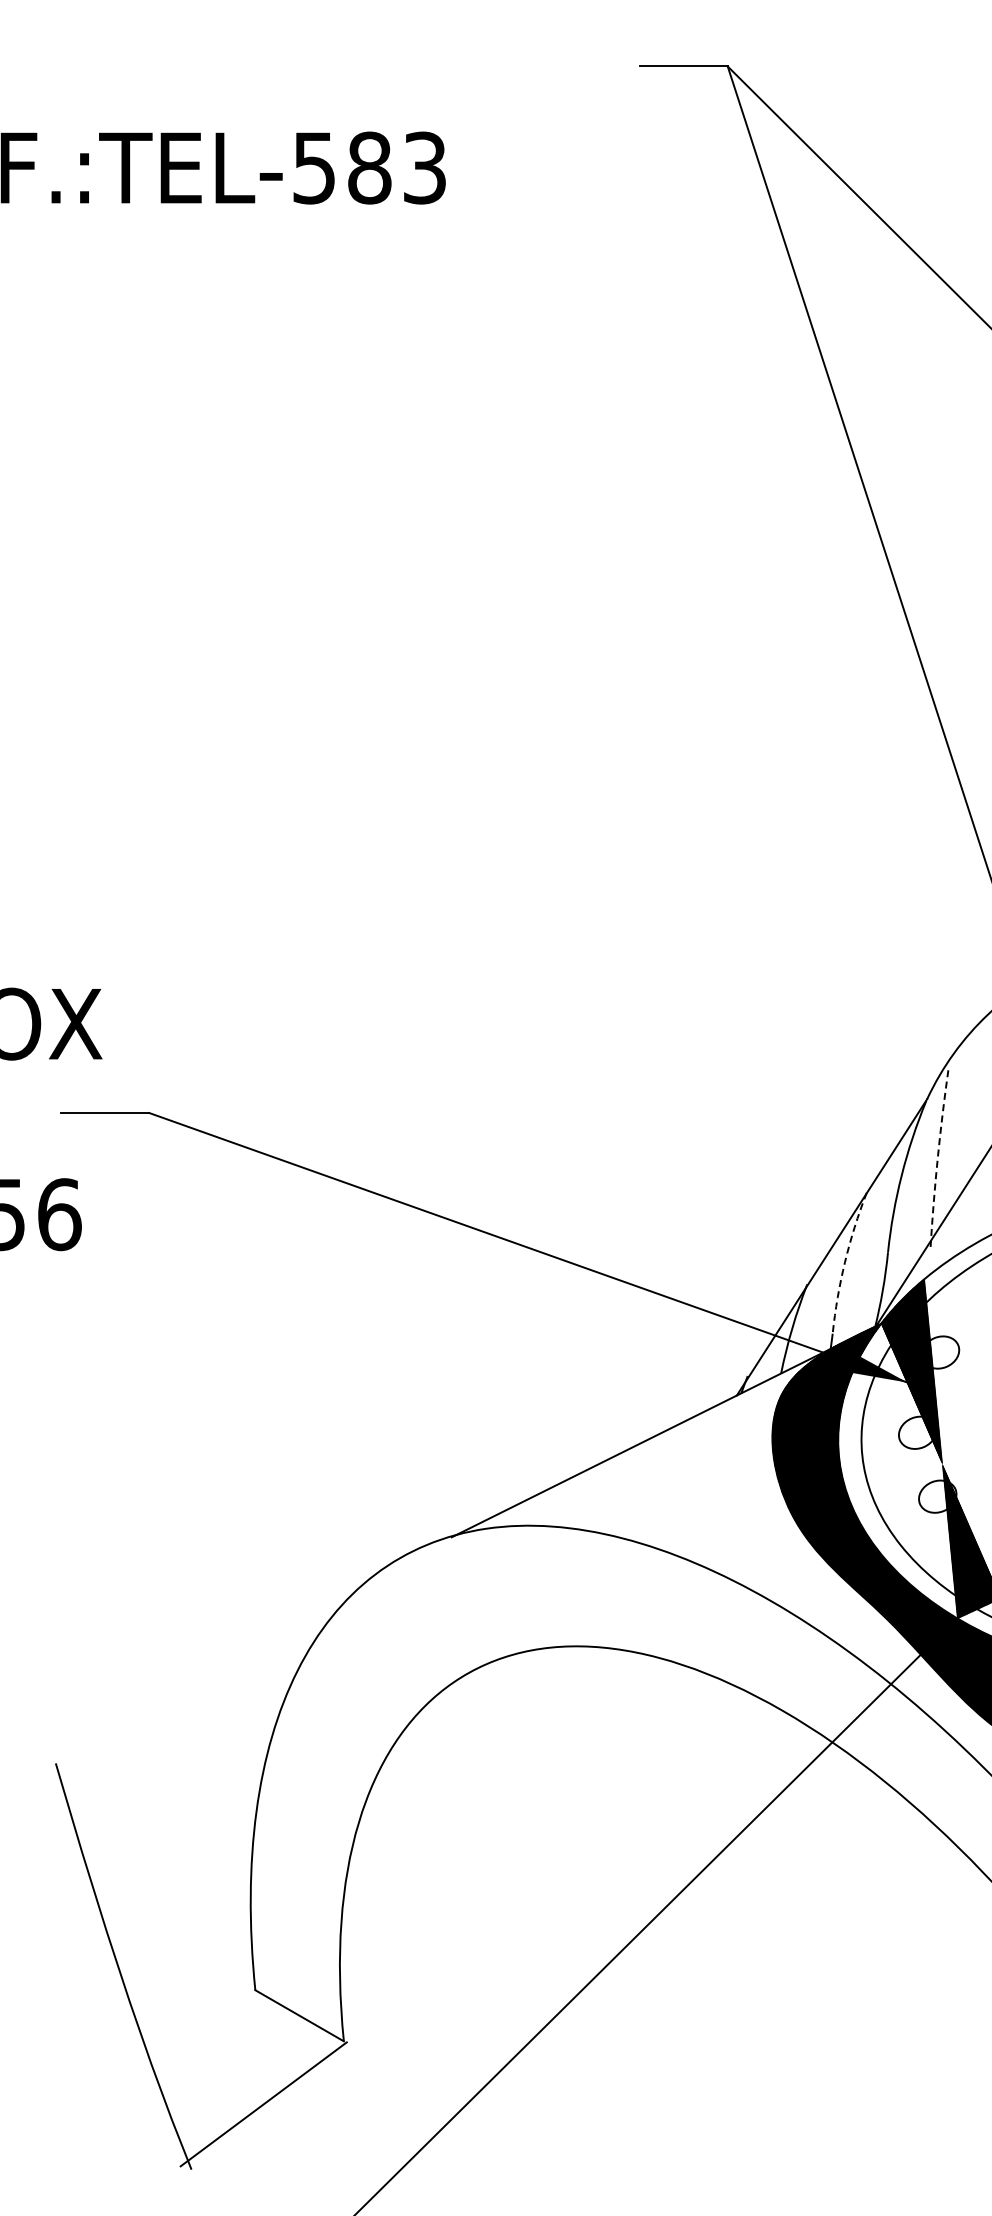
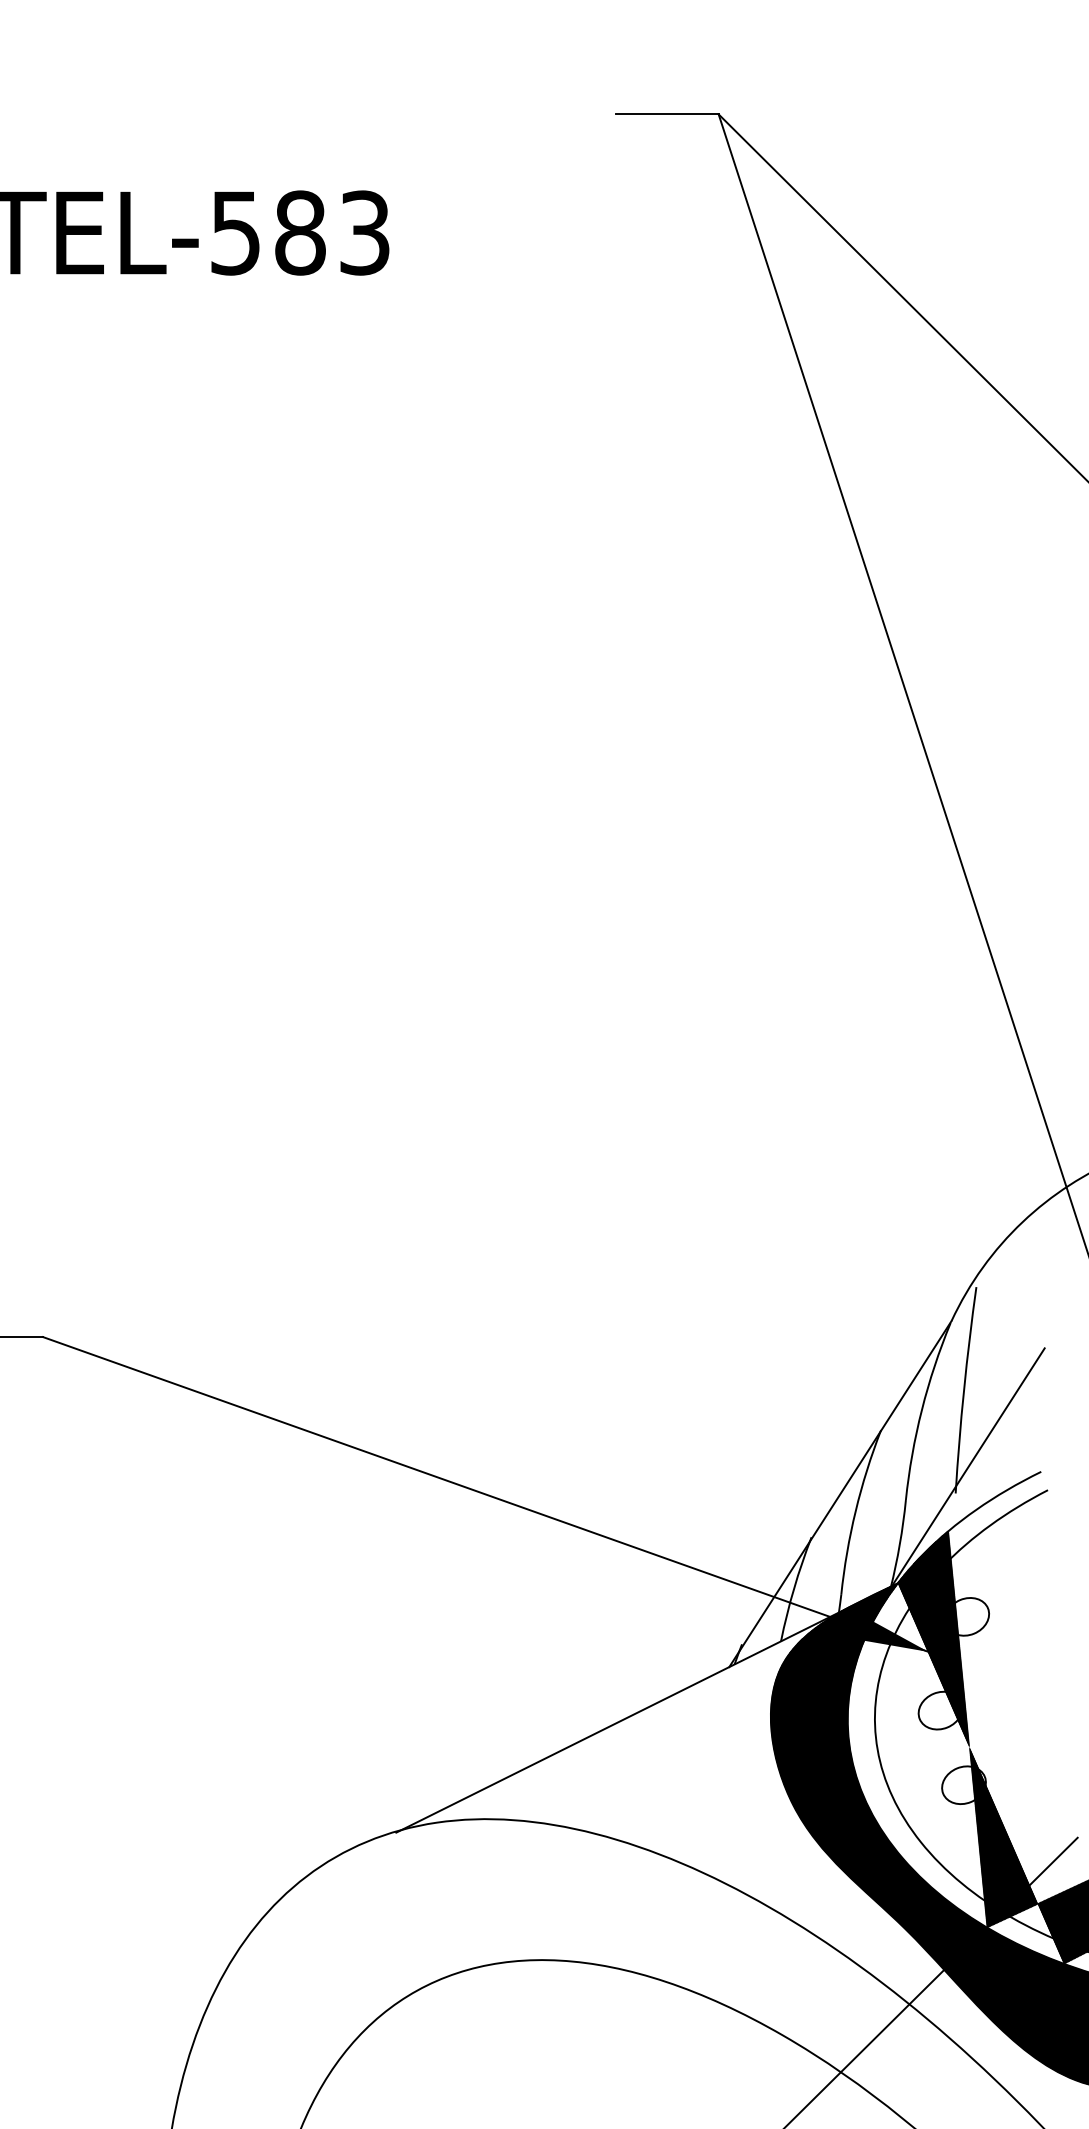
arc: (937, 1158) -> (963, 1390), dashed -> solid
arc: (845, 1262) -> (856, 1511), dashed -> solid

